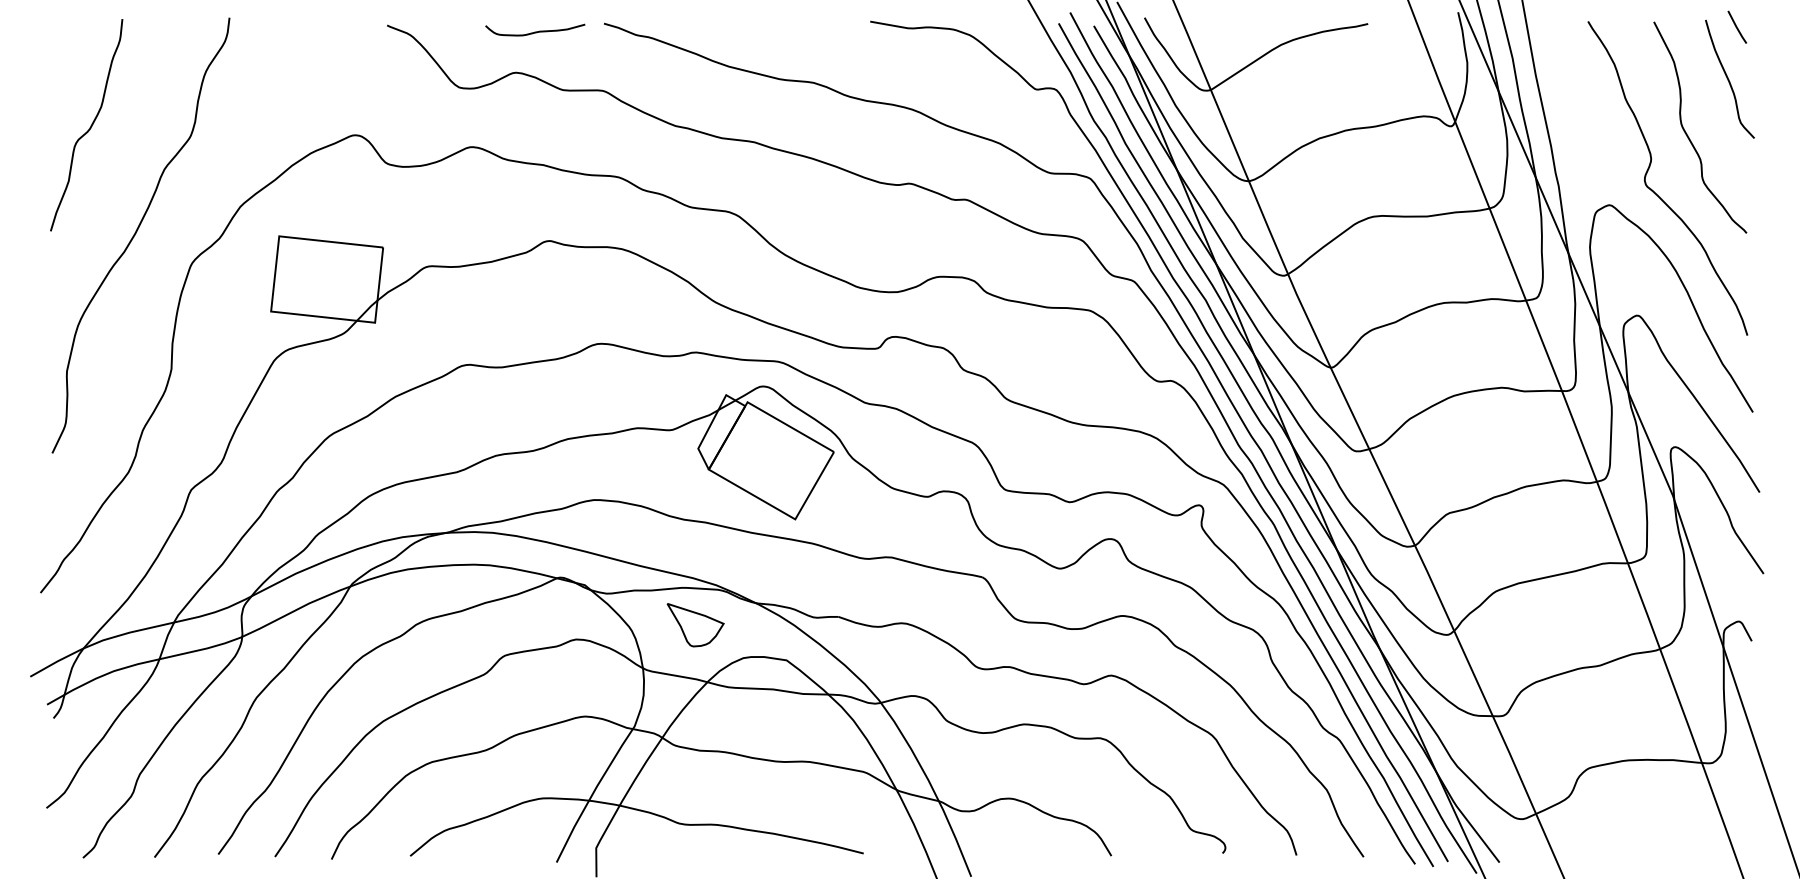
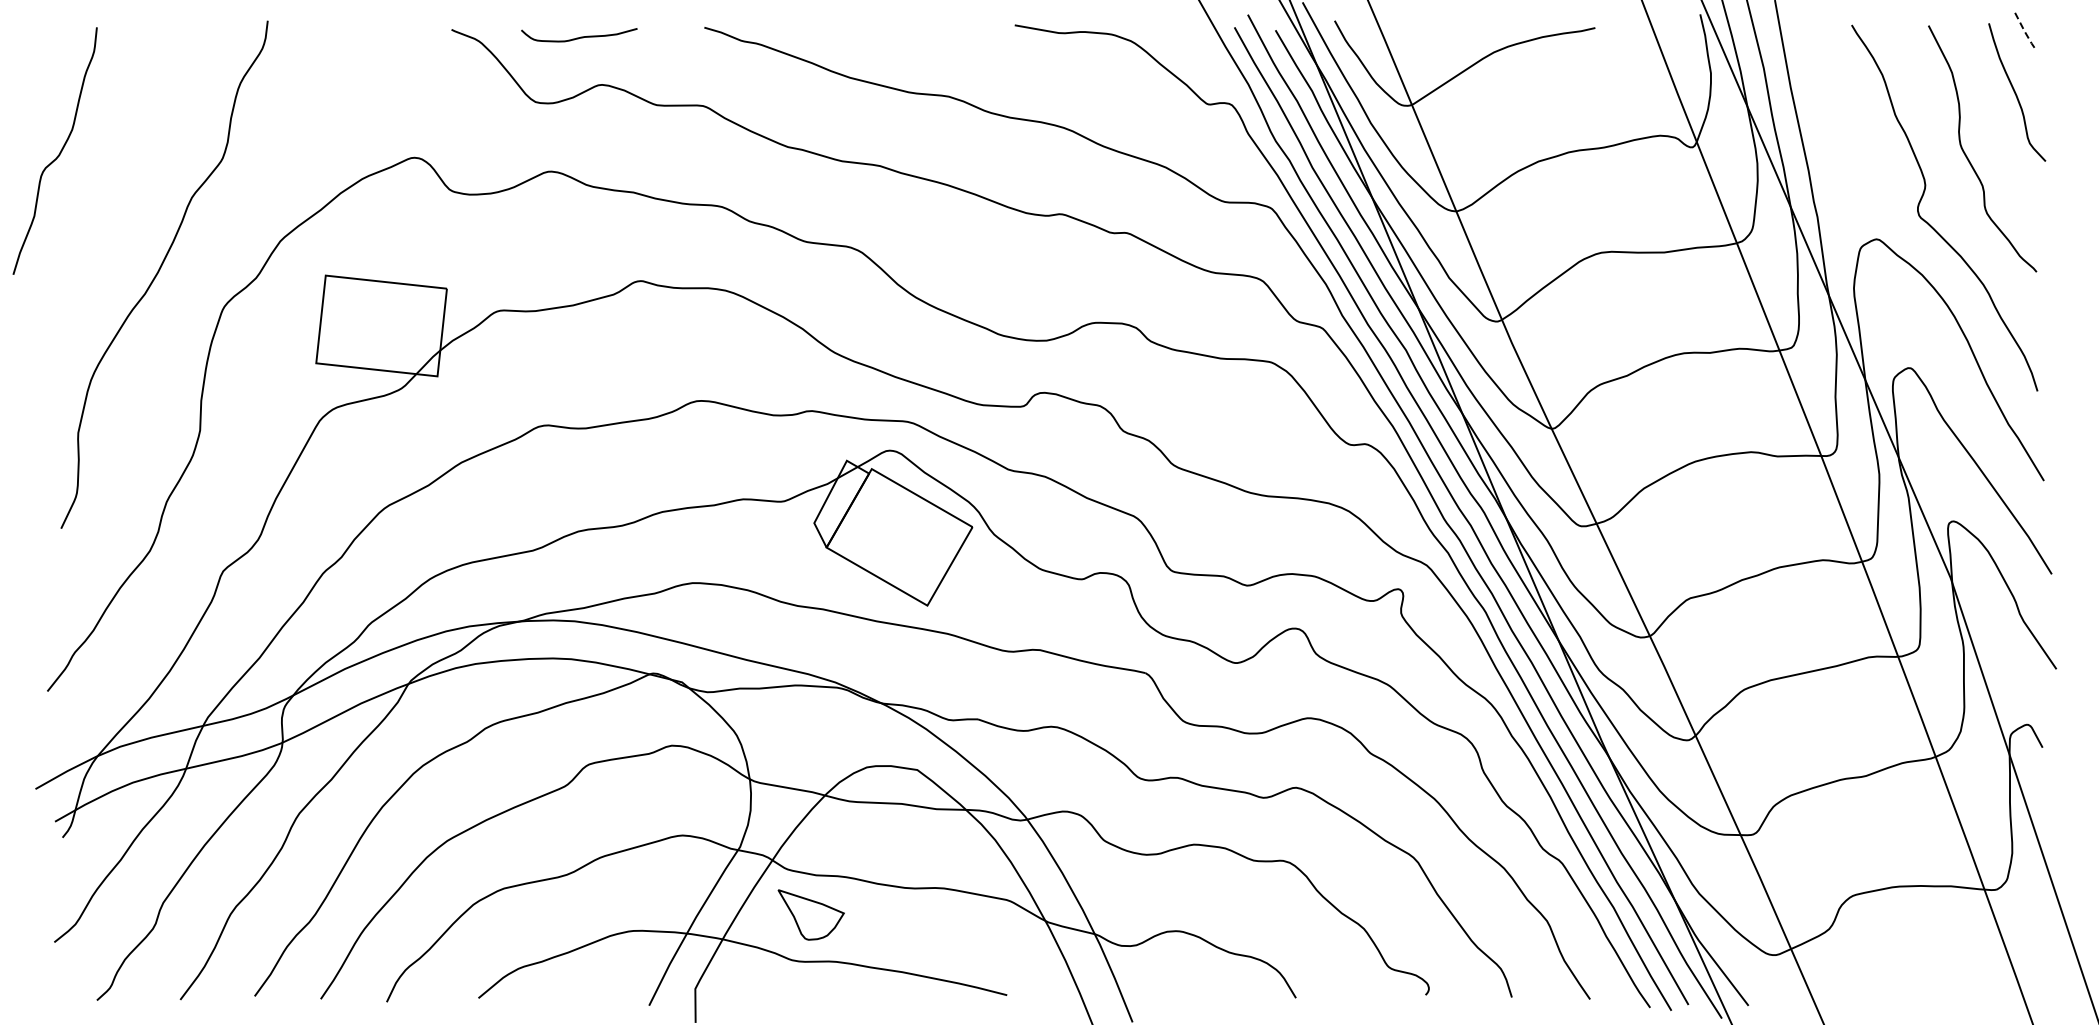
line: (1737, 27) -> (2025, 32), solid -> dashed
curve: (536, 31) -> (580, 36), moved
curve: (90, 126) -> (59, 152), moved
part: (695, 624) -> (810, 914), moved

